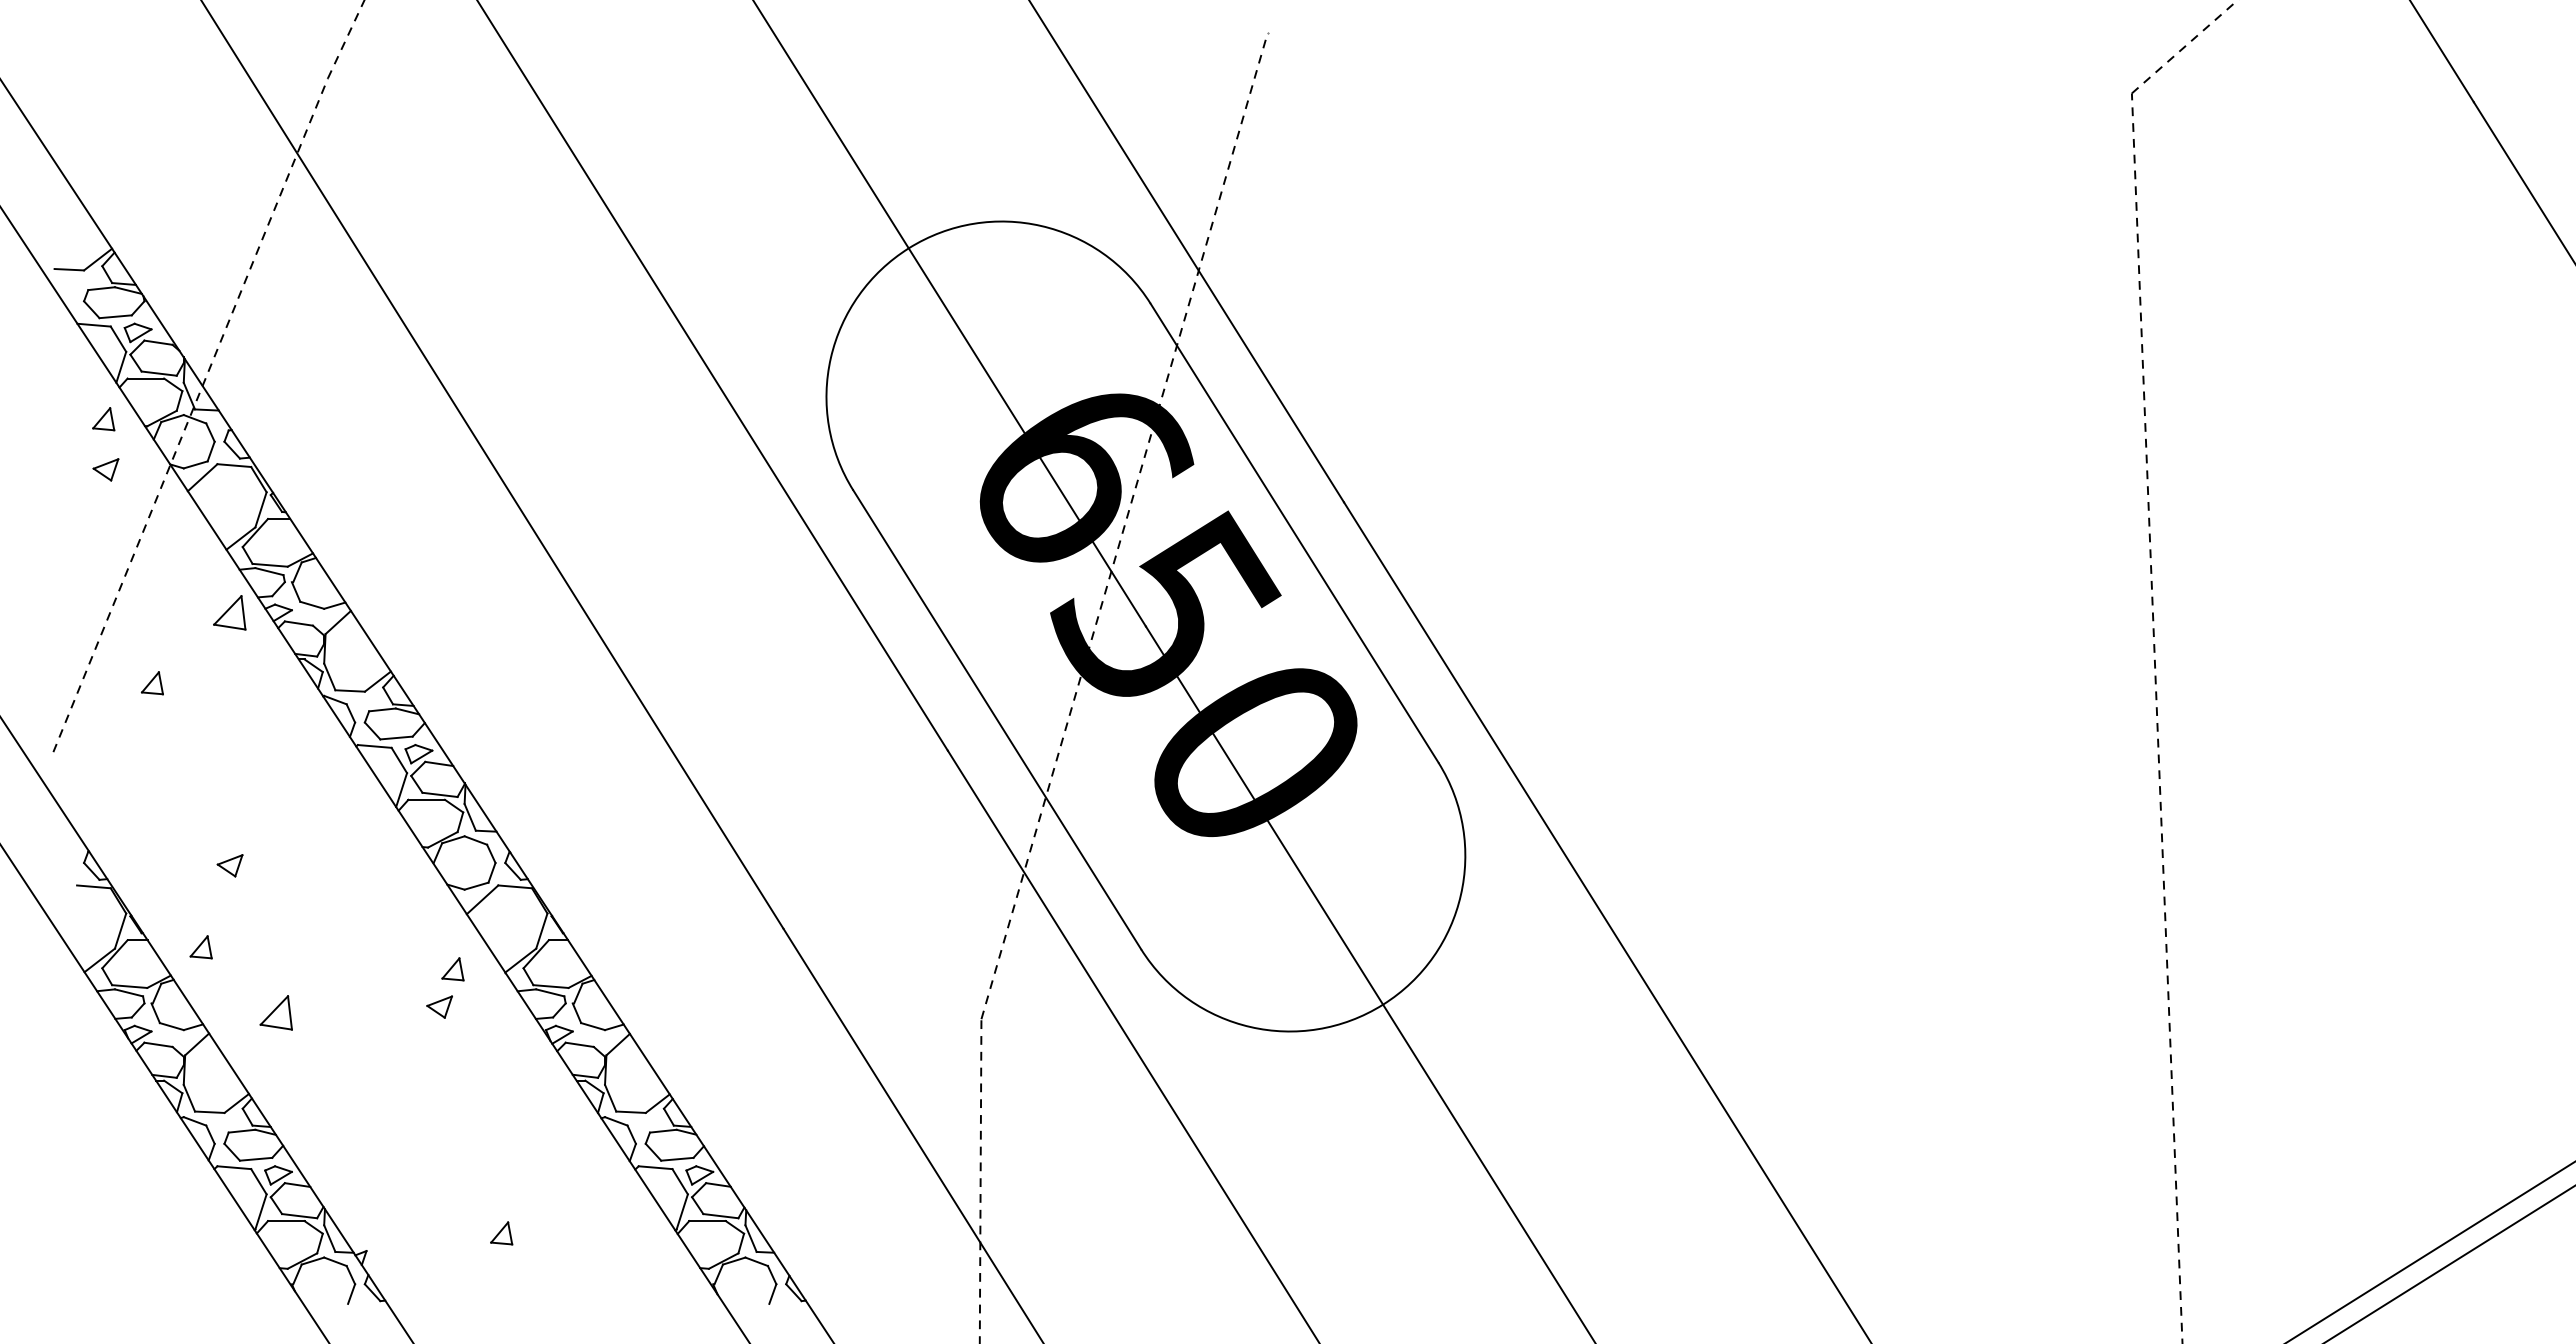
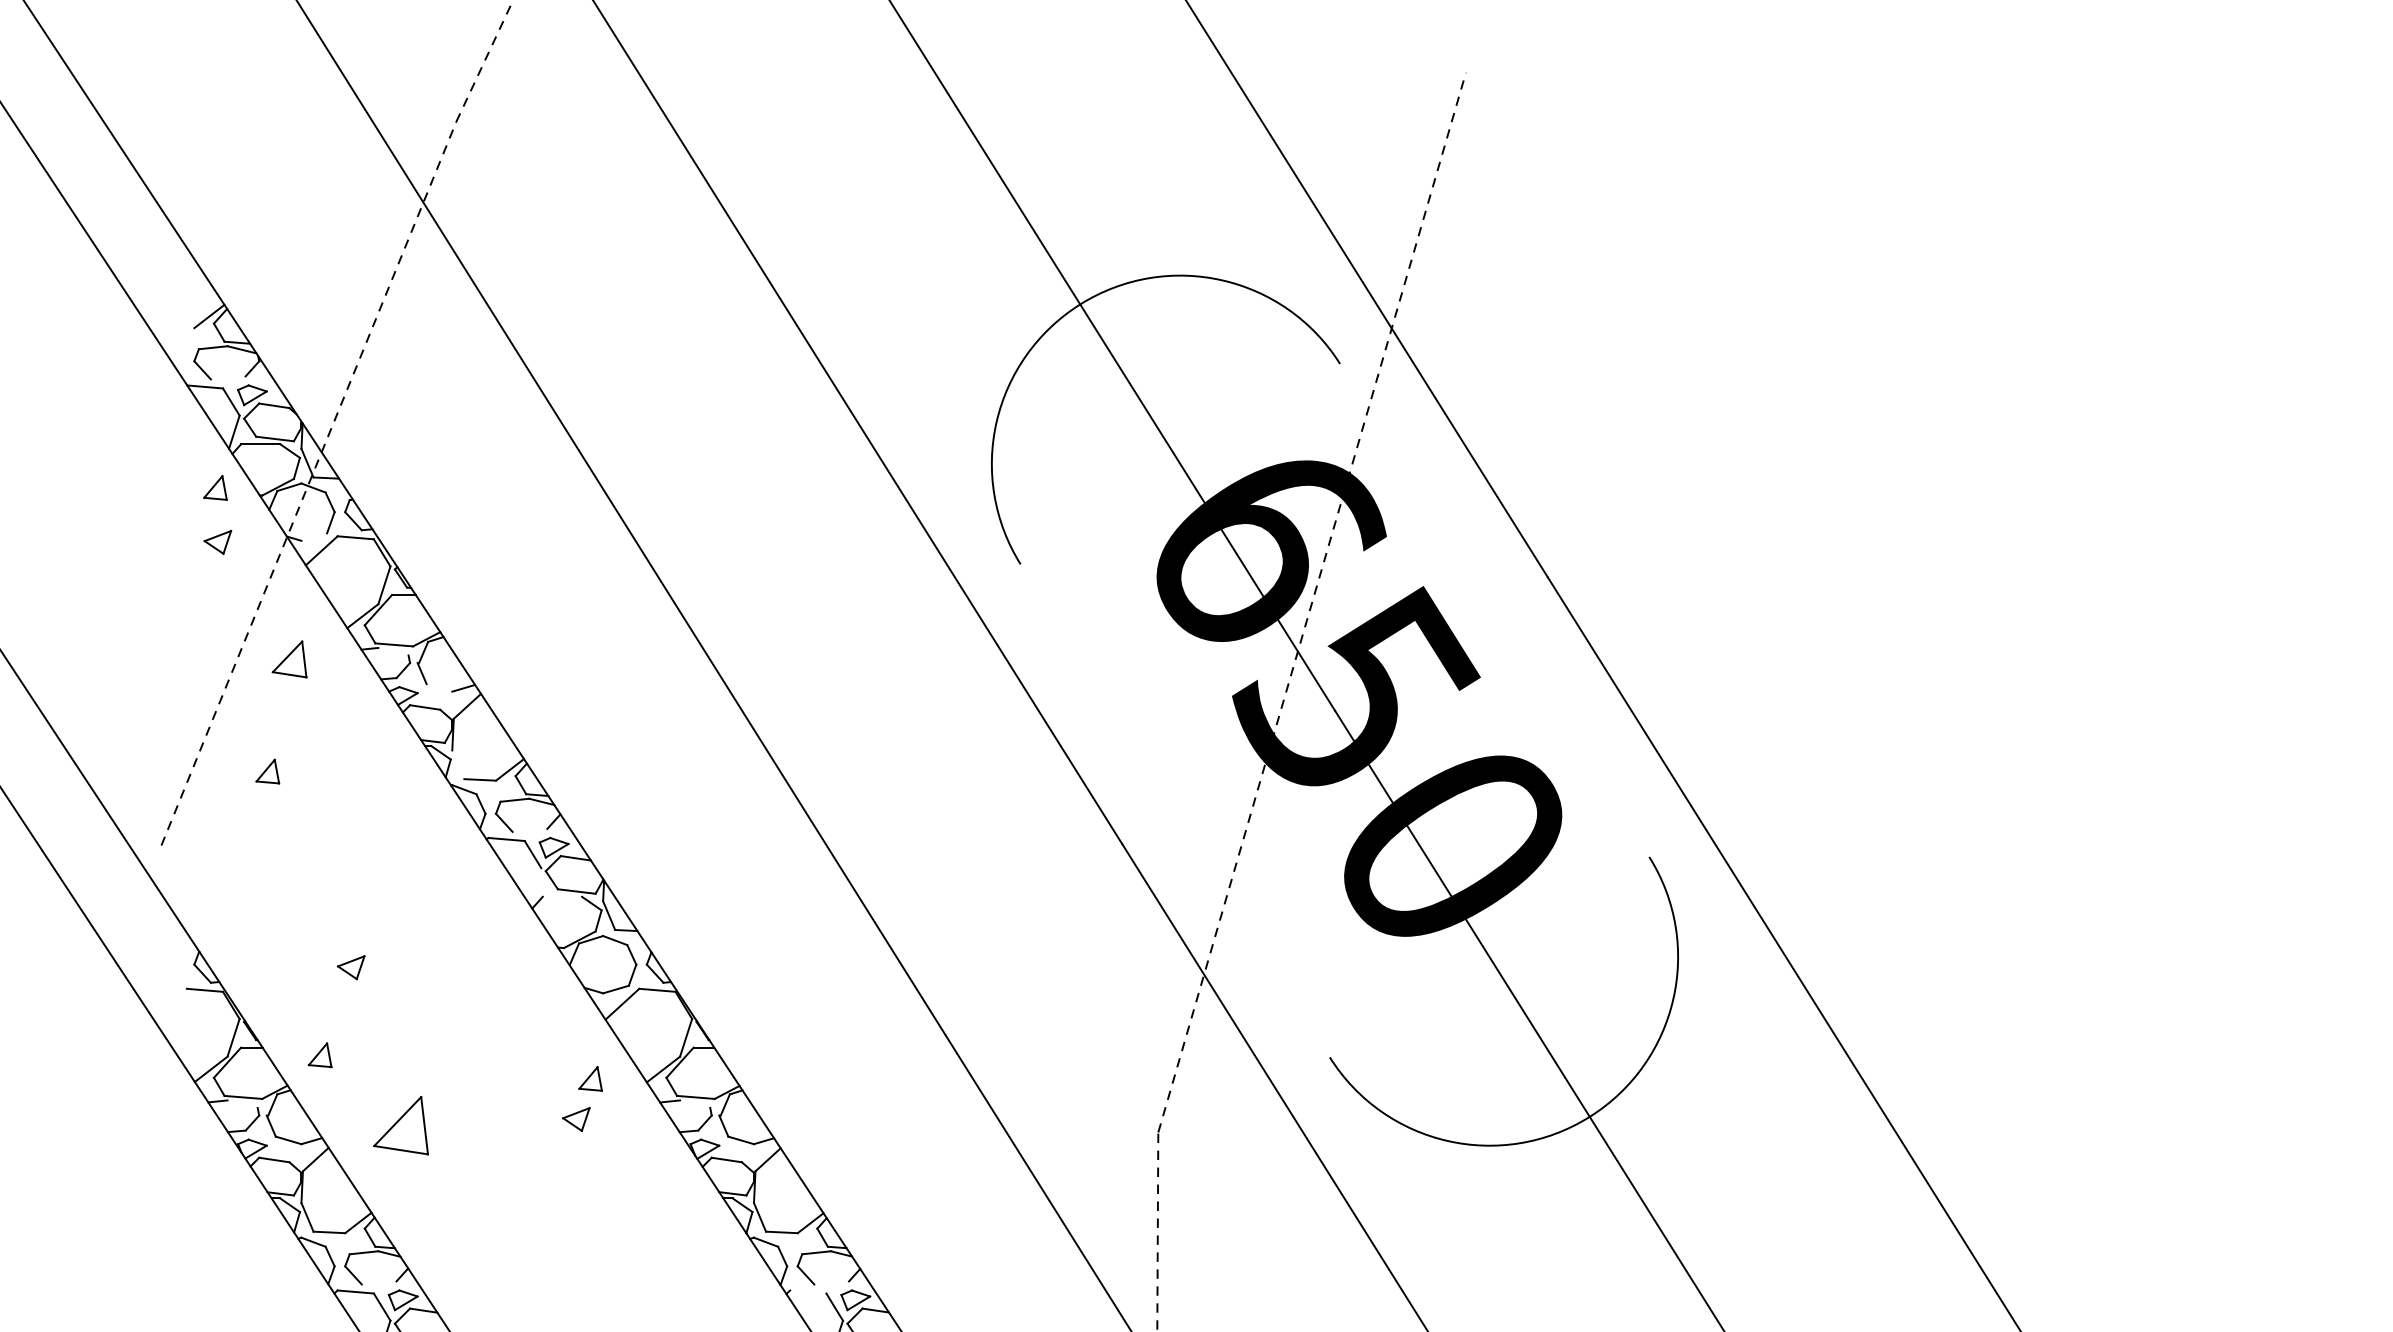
line: (69, 269) -> (178, 327), removed
line: (115, 316) -> (228, 377), removed
line: (195, 464) -> (314, 536), removed
line: (1294, 532) -> (1494, 609), removed
line: (269, 571) -> (393, 651), removed
line: (312, 604) -> (439, 687), removed
part: (229, 612) -> (289, 659), moved
line: (329, 676) -> (457, 764), removed
line: (997, 719) -> (1175, 810), removed
line: (396, 737) -> (529, 829), removed
line: (401, 790) -> (535, 886), removed
line: (426, 799) -> (562, 896), removed
line: (128, 992) -> (242, 1103), removed
line: (550, 992) -> (695, 1103), removed
part: (275, 1012) -> (399, 1125), size x1.6
line: (255, 1158) -> (378, 1282), removed
line: (677, 1158) -> (831, 1282), removed
line: (655, 1167) -> (808, 1291), removed

